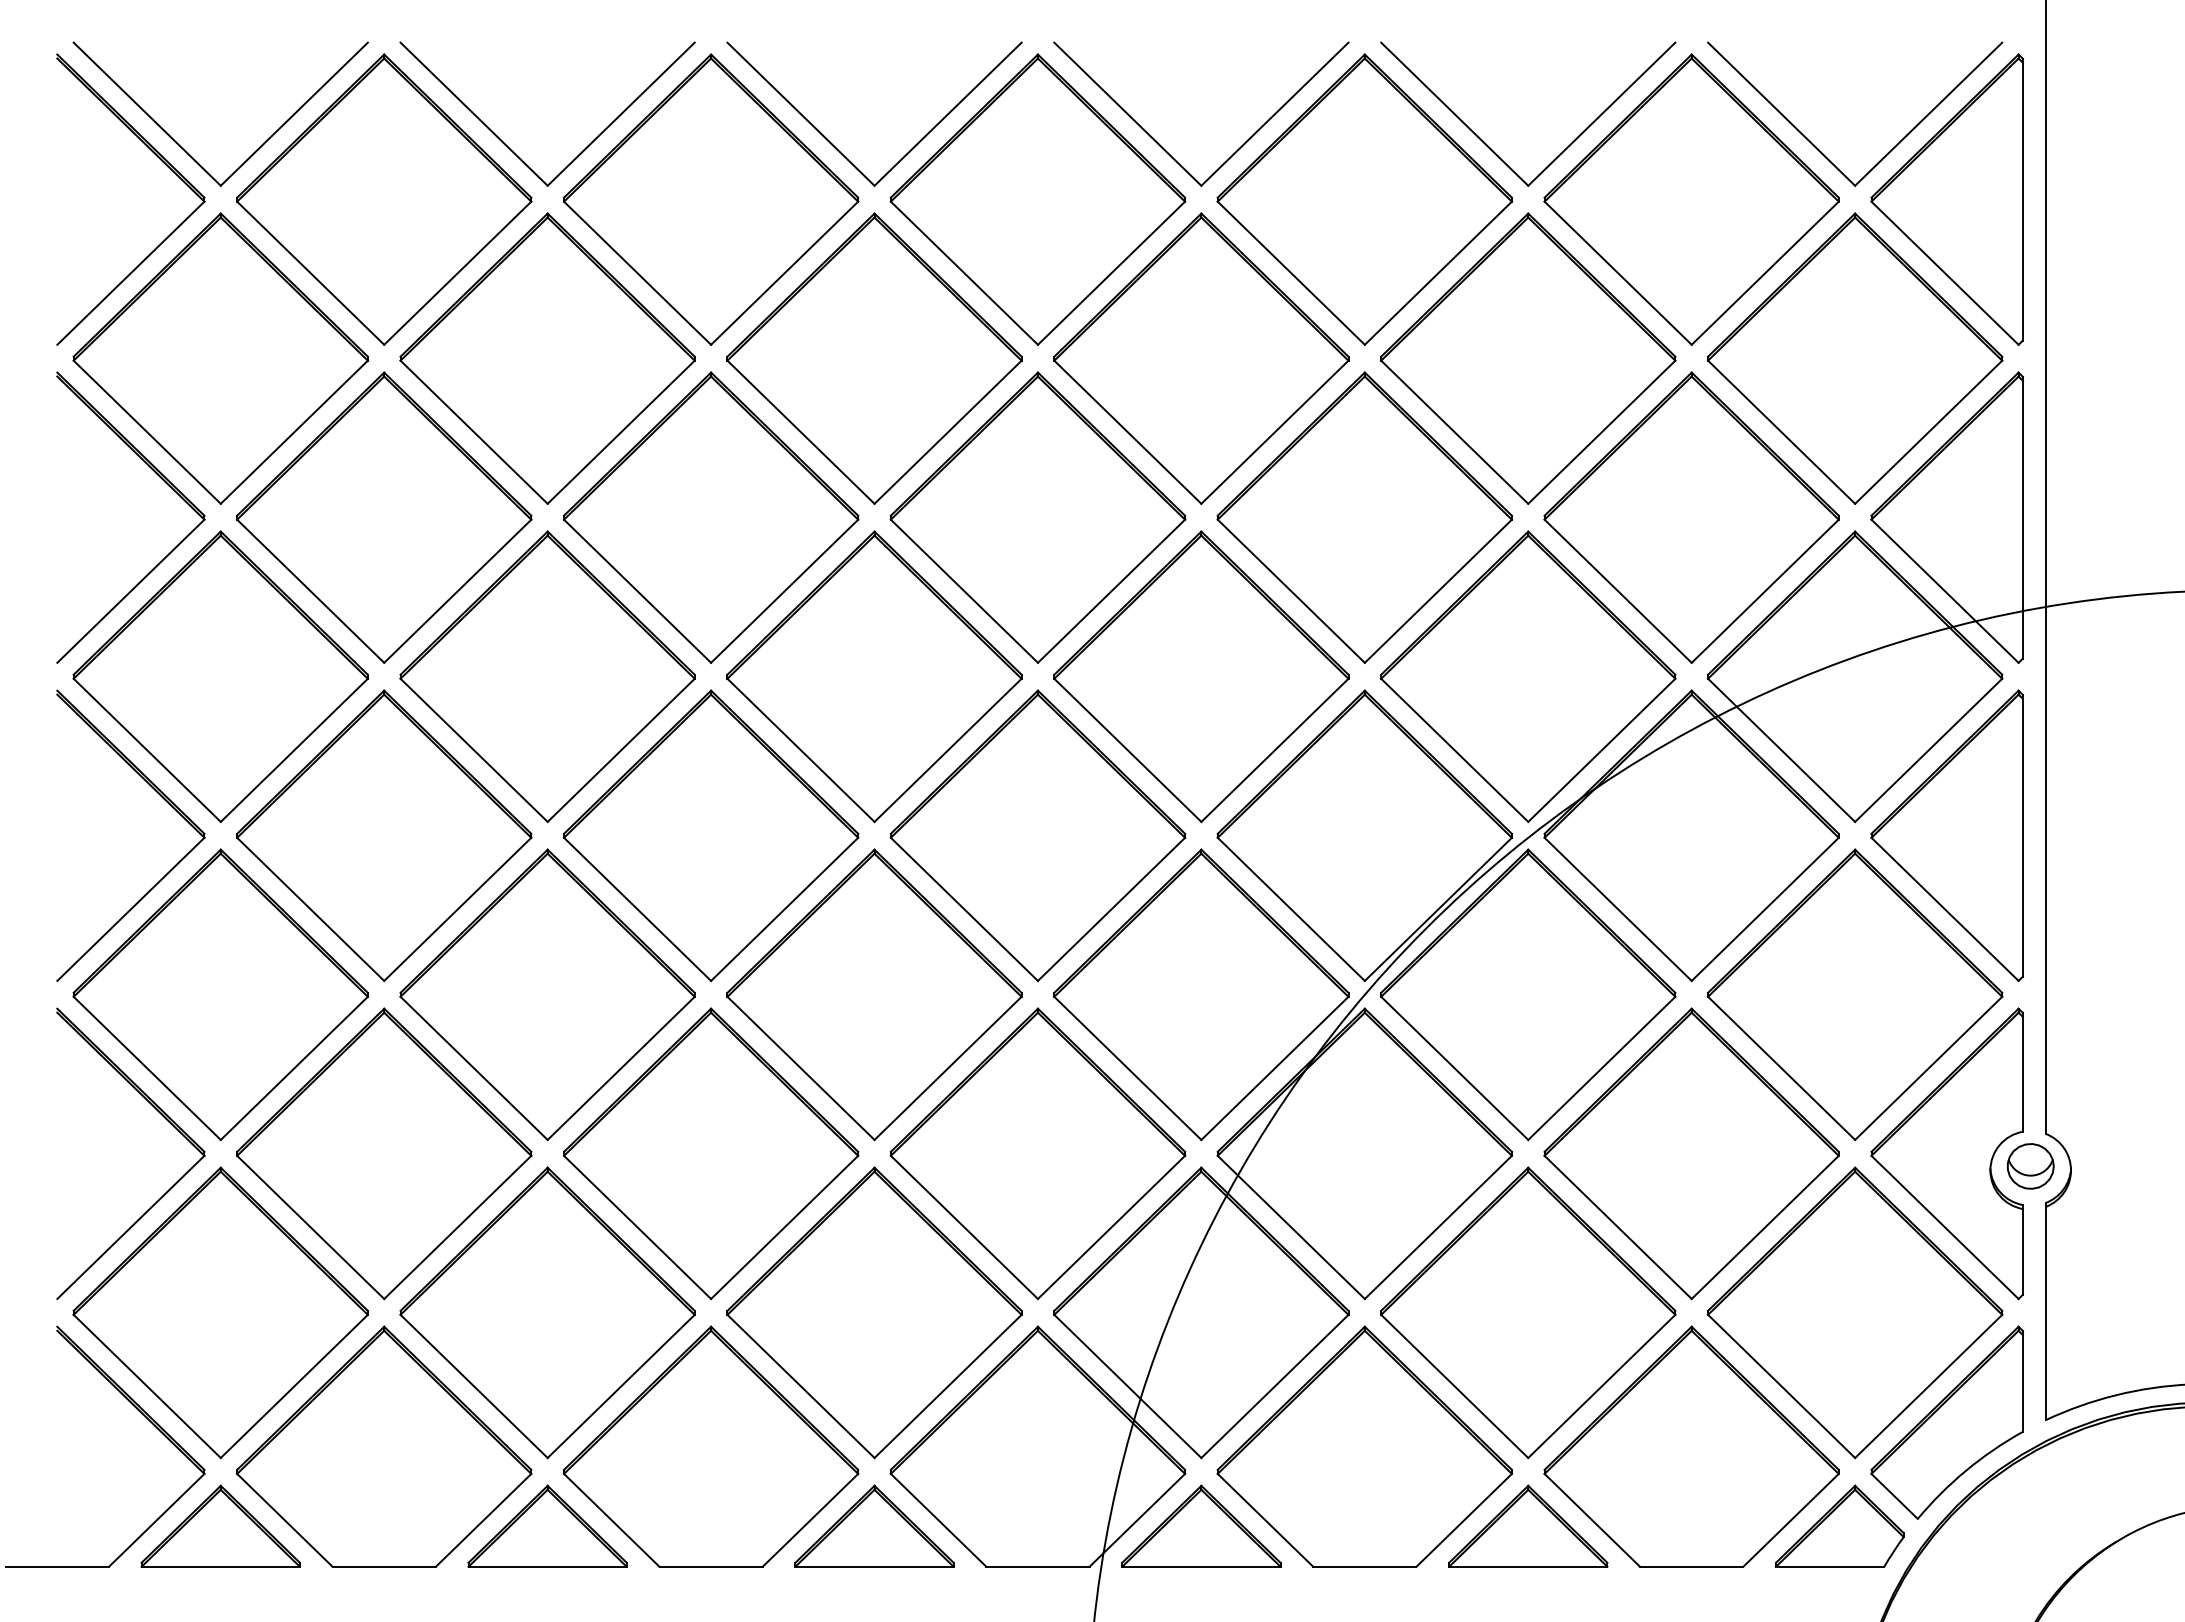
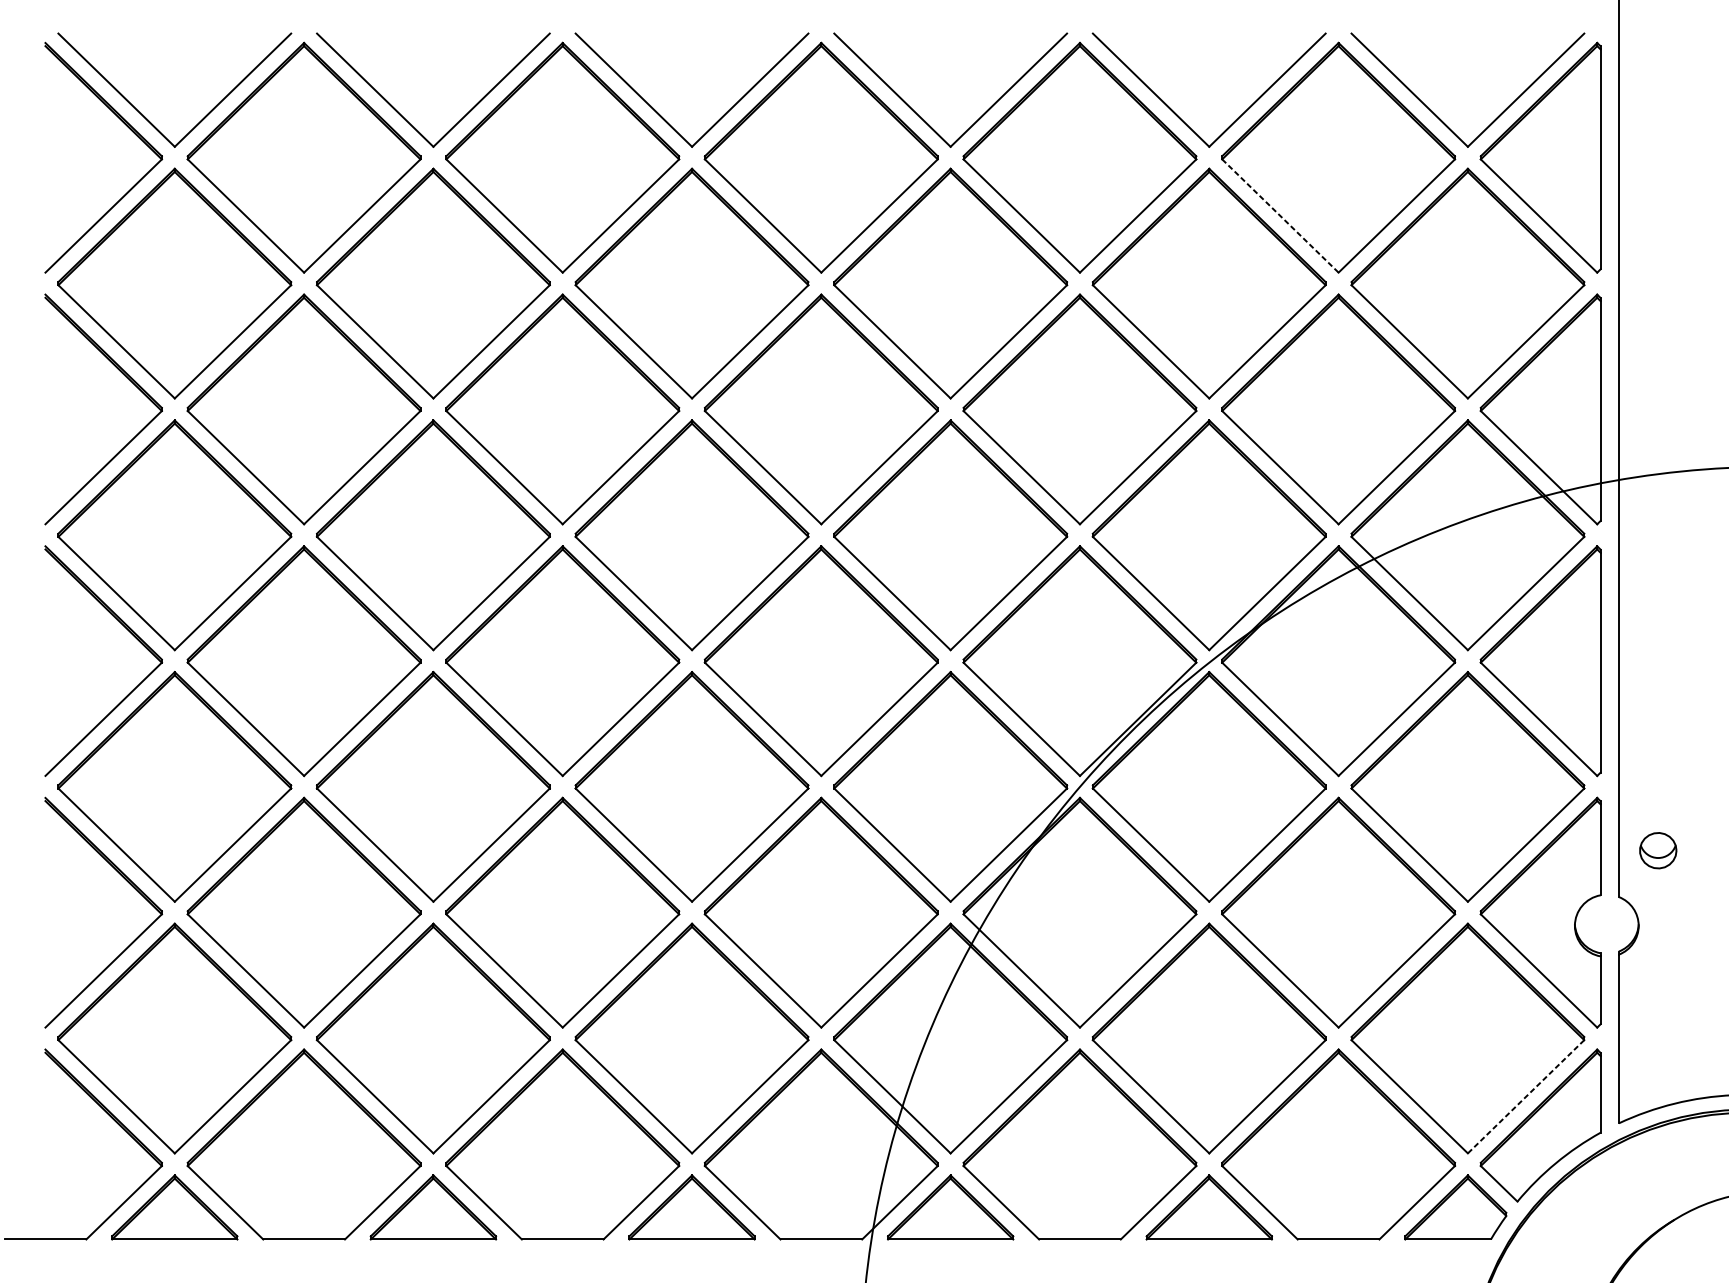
line: (1618, 273) -> (1280, 216), solid -> dashed
part: (2030, 1166) -> (1658, 850), moved
line: (1928, 1386) -> (1525, 1096), solid -> dashed

